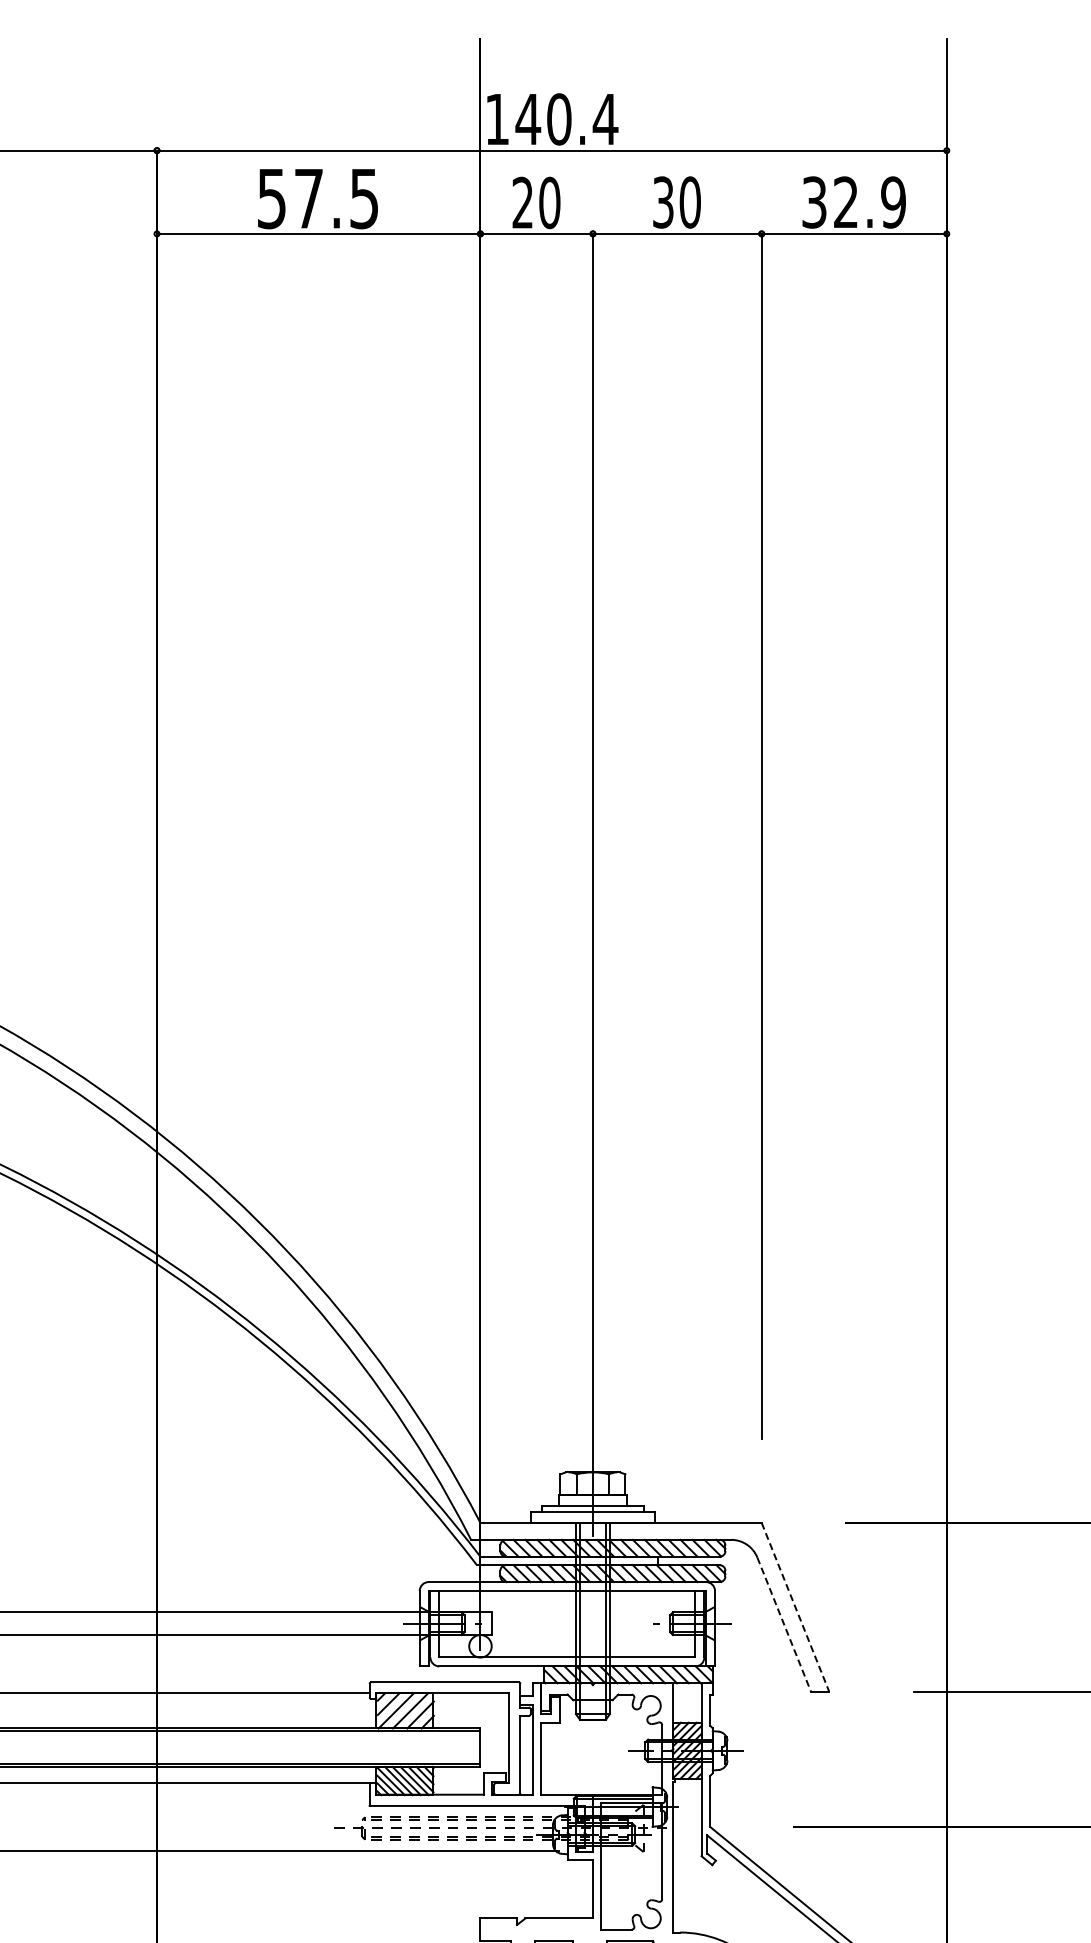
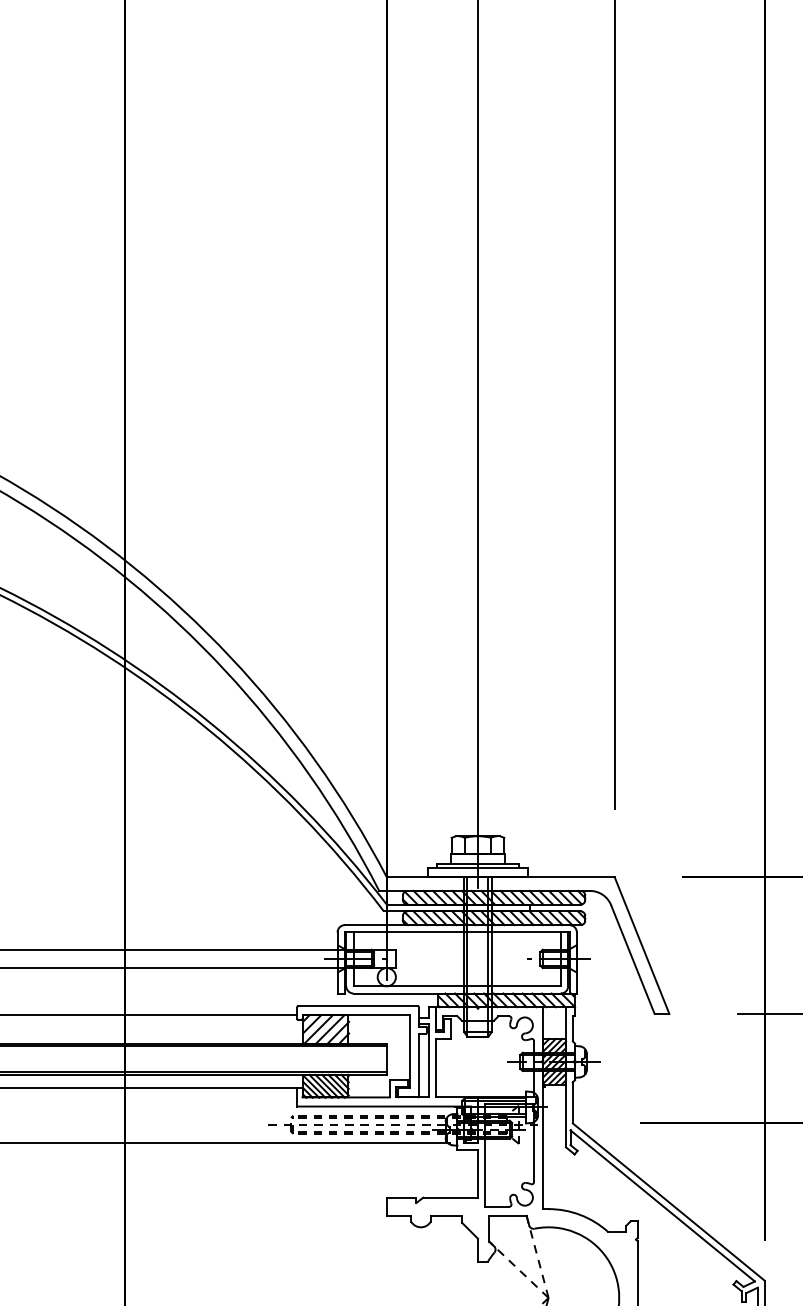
line: (795, 1607) -> (642, 945), dashed -> solid
line: (784, 1625) -> (633, 960), dashed -> solid

